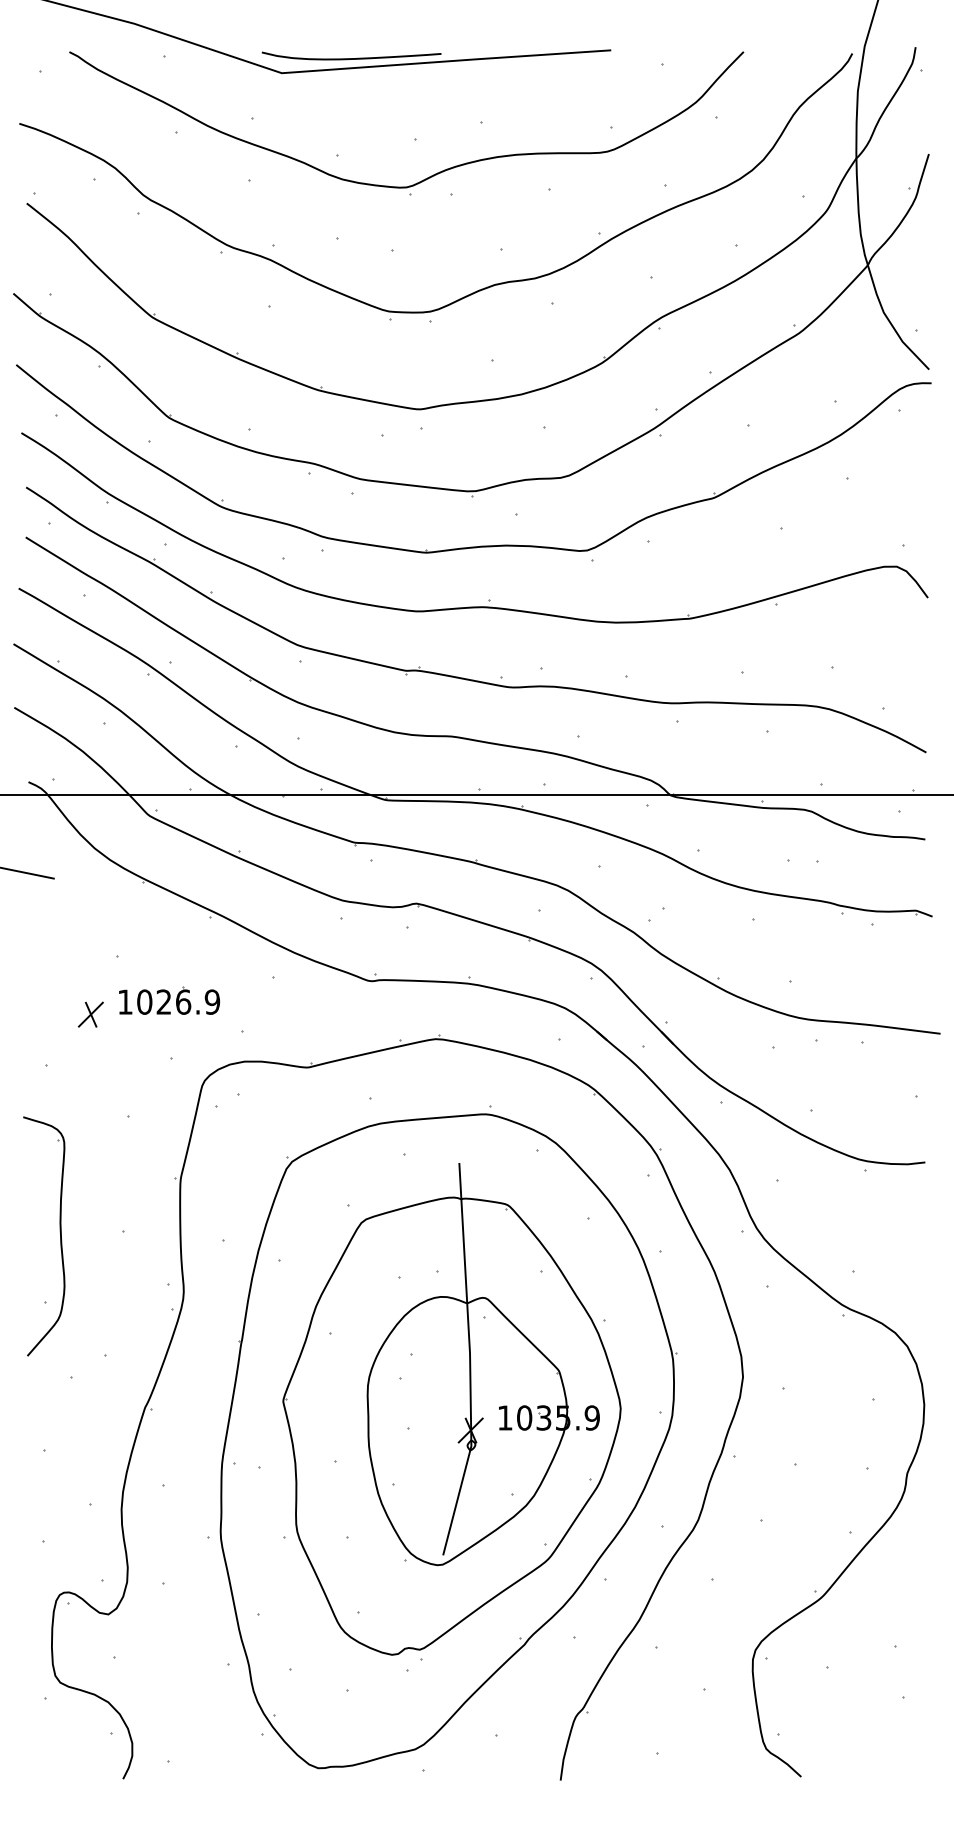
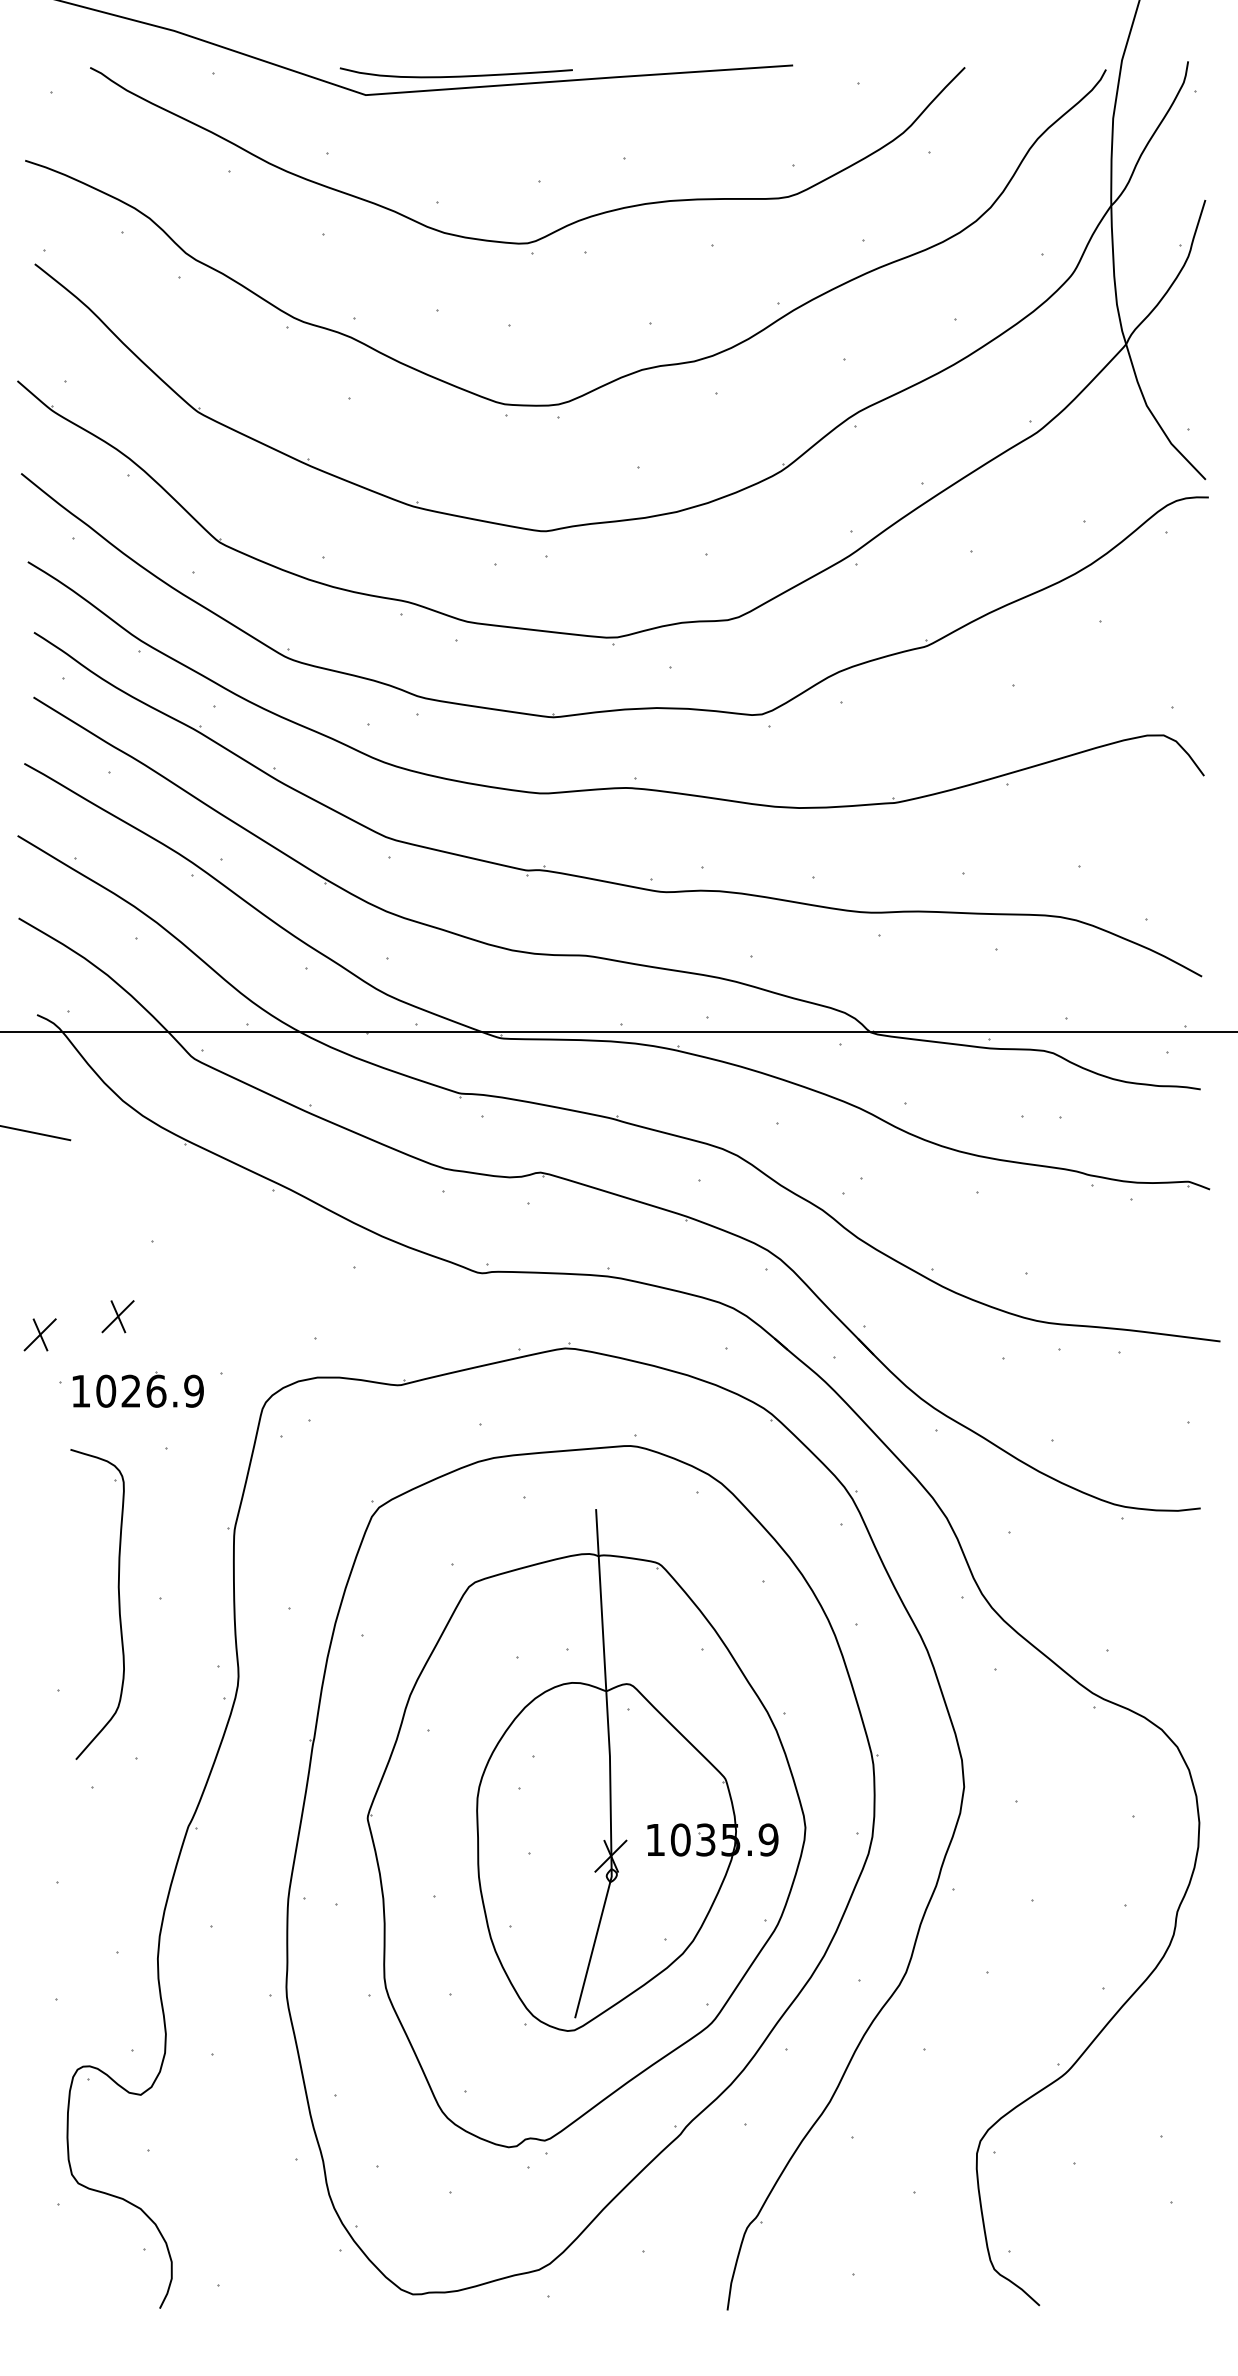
part: (169, 1000) -> (138, 1389), moved
part: (30, 1028) -> (39, 1334), added
part: (59, 1231) -> (117, 1598), moved

